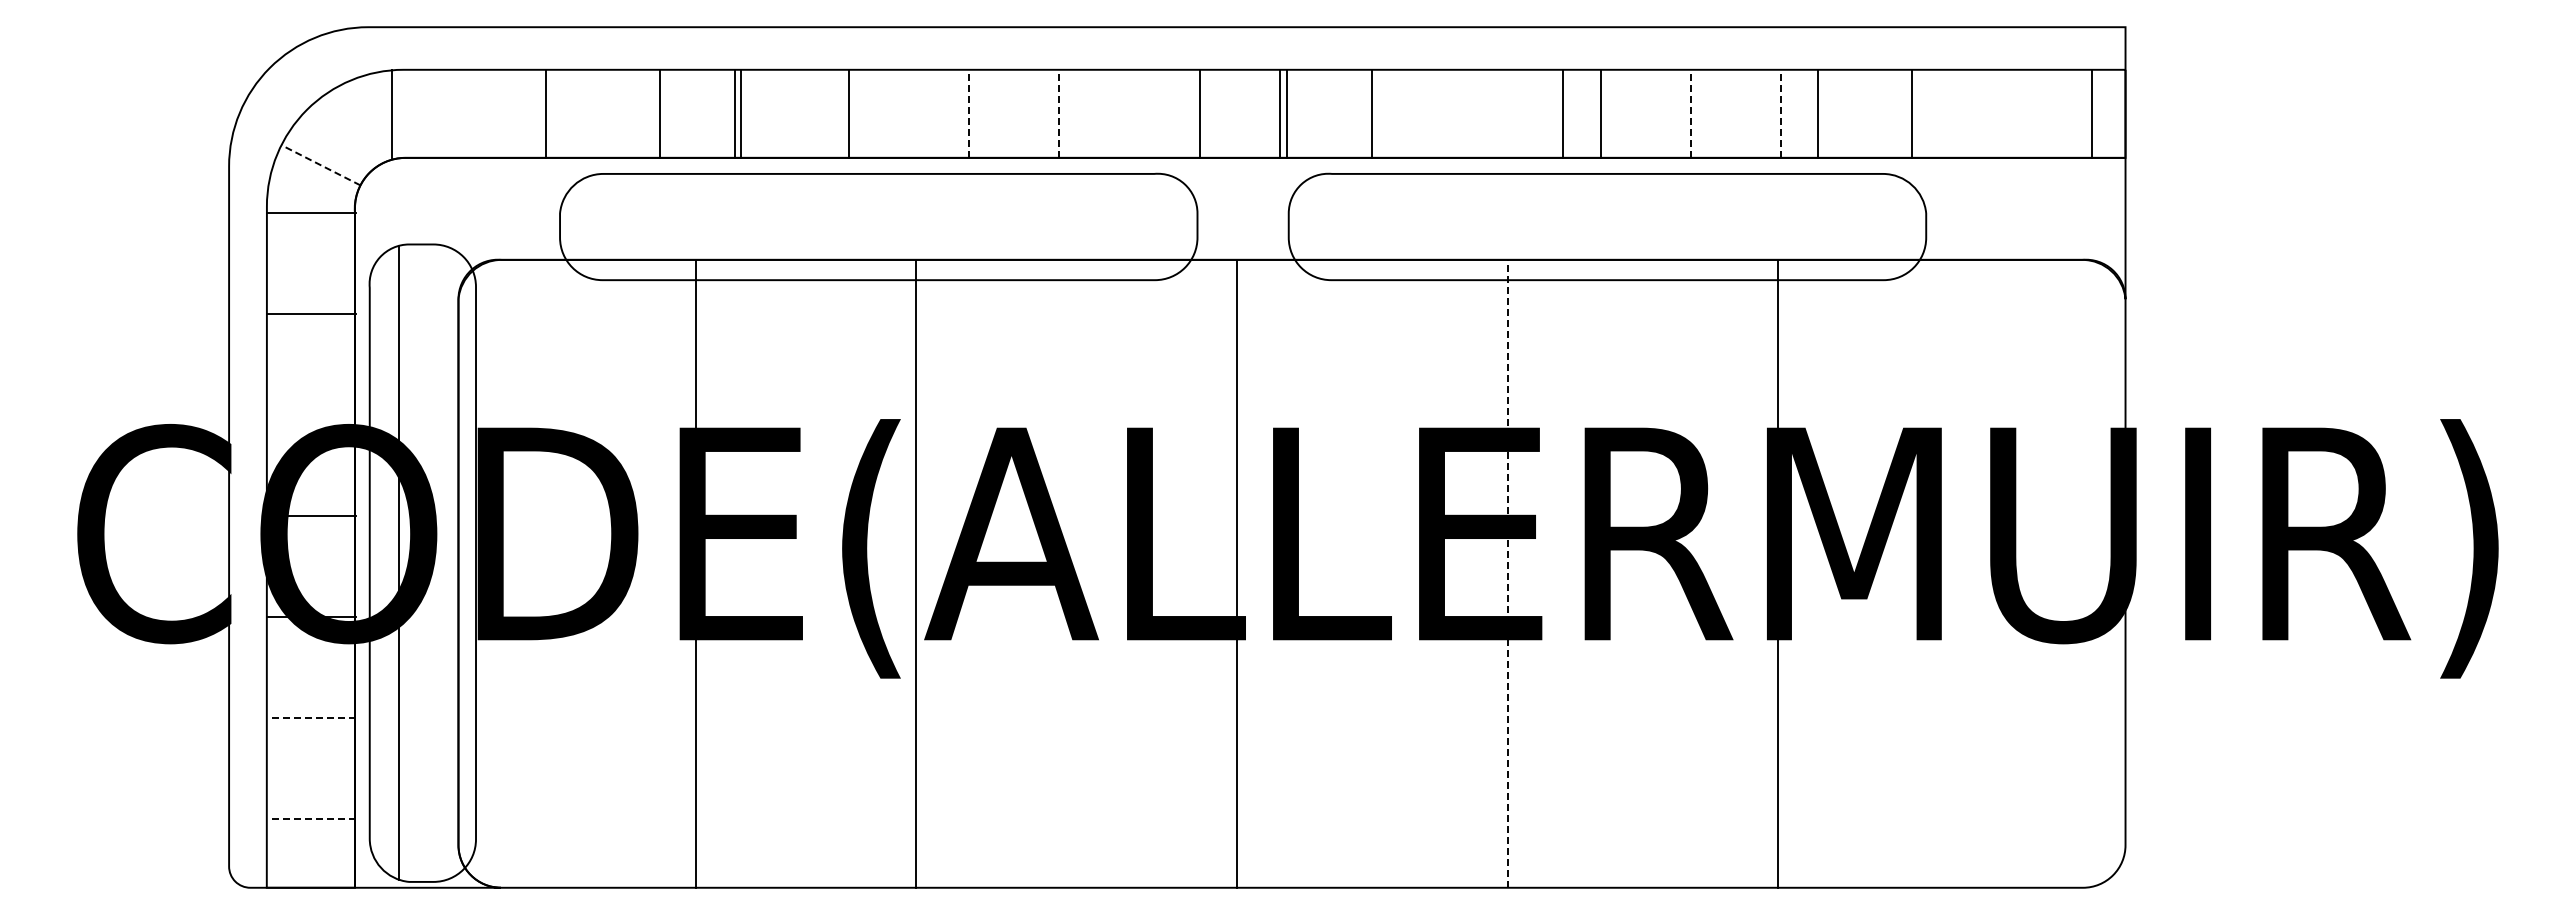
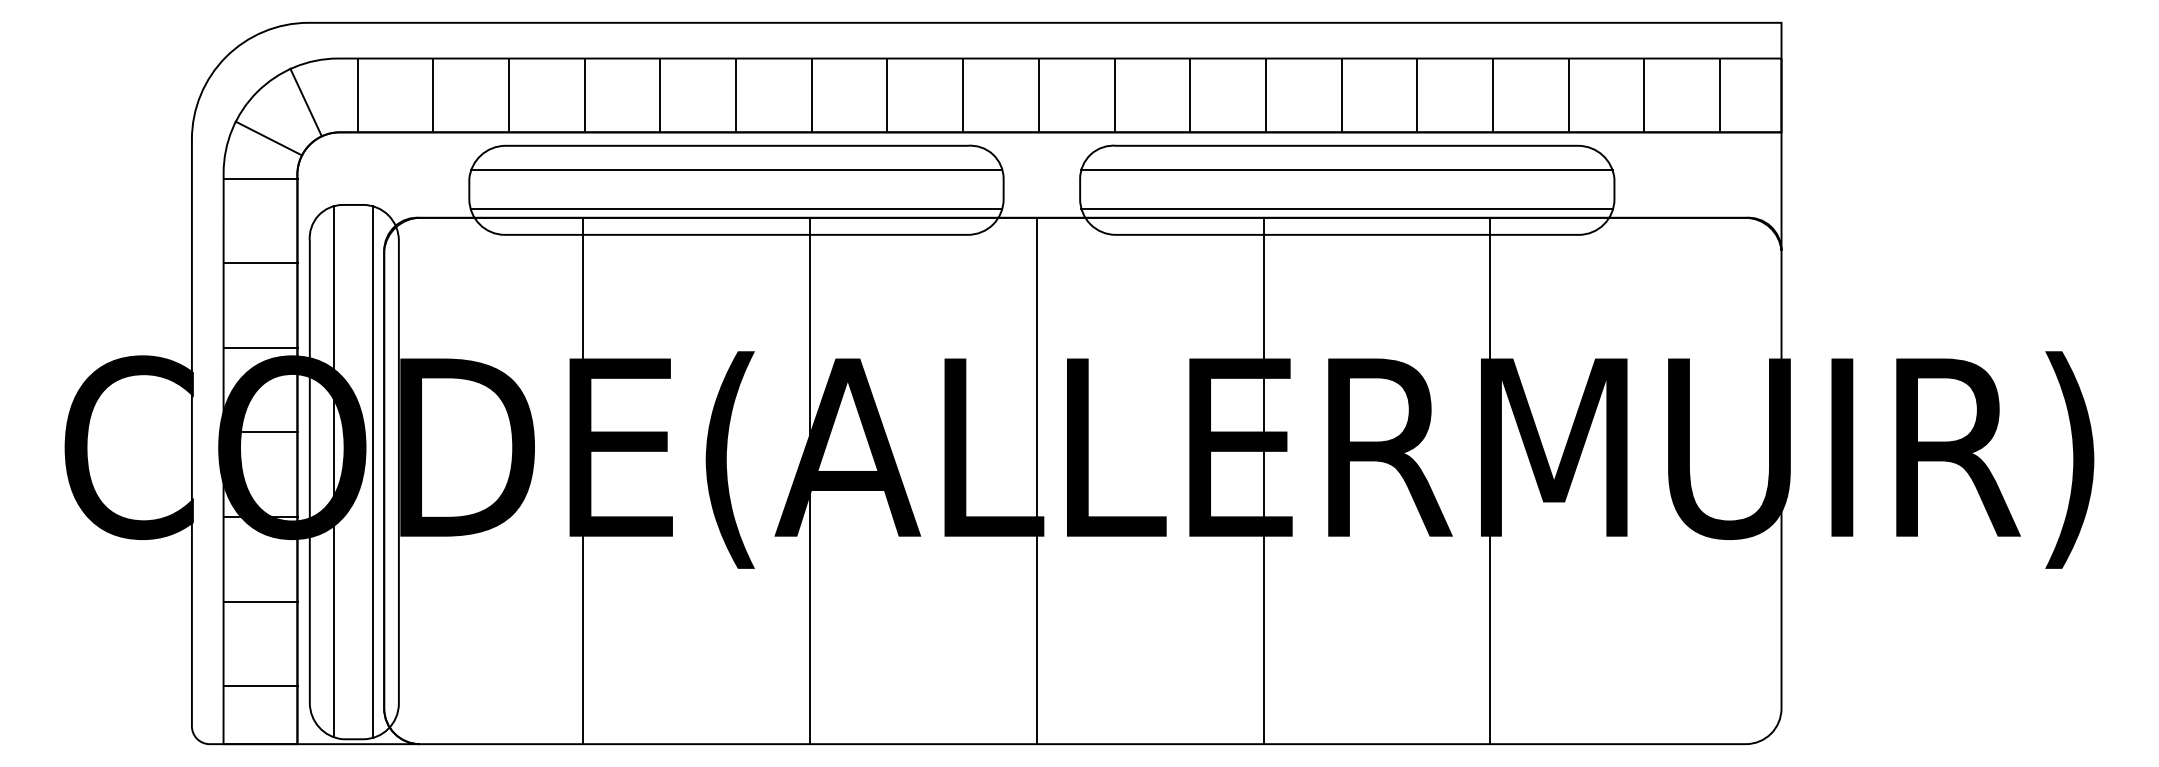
line: (391, 113) -> (357, 95), moved
line: (546, 113) -> (433, 95), moved
line: (660, 113) -> (509, 95), moved
line: (734, 113) -> (659, 95), moved
line: (740, 113) -> (584, 95), moved
line: (849, 113) -> (736, 95), moved
line: (968, 113) -> (811, 95), dashed -> solid
line: (1058, 113) -> (887, 95), dashed -> solid
line: (1200, 113) -> (963, 95), moved
line: (1280, 113) -> (1038, 95), moved
line: (1286, 113) -> (1114, 95), moved
line: (1372, 113) -> (1190, 95), moved
line: (1563, 113) -> (1265, 95), moved
line: (1690, 113) -> (1416, 95), dashed -> solid
line: (1781, 113) -> (1493, 95), dashed -> solid
line: (1817, 113) -> (1568, 95), moved
line: (1911, 113) -> (1644, 95), moved
line: (2092, 113) -> (1720, 95), moved
line: (365, 122) -> (306, 102), added
line: (320, 165) -> (268, 138), dashed -> solid
line: (879, 202) -> (737, 169), added
line: (1606, 202) -> (1346, 169), added
line: (878, 249) -> (736, 209), added
line: (1607, 249) -> (1347, 209), added
line: (311, 415) -> (260, 348), added
line: (444, 563) -> (372, 472), added
line: (915, 573) -> (810, 480), moved
line: (1507, 573) -> (1263, 480), dashed -> solid
line: (311, 717) -> (260, 601), dashed -> solid
line: (311, 818) -> (260, 686), dashed -> solid

